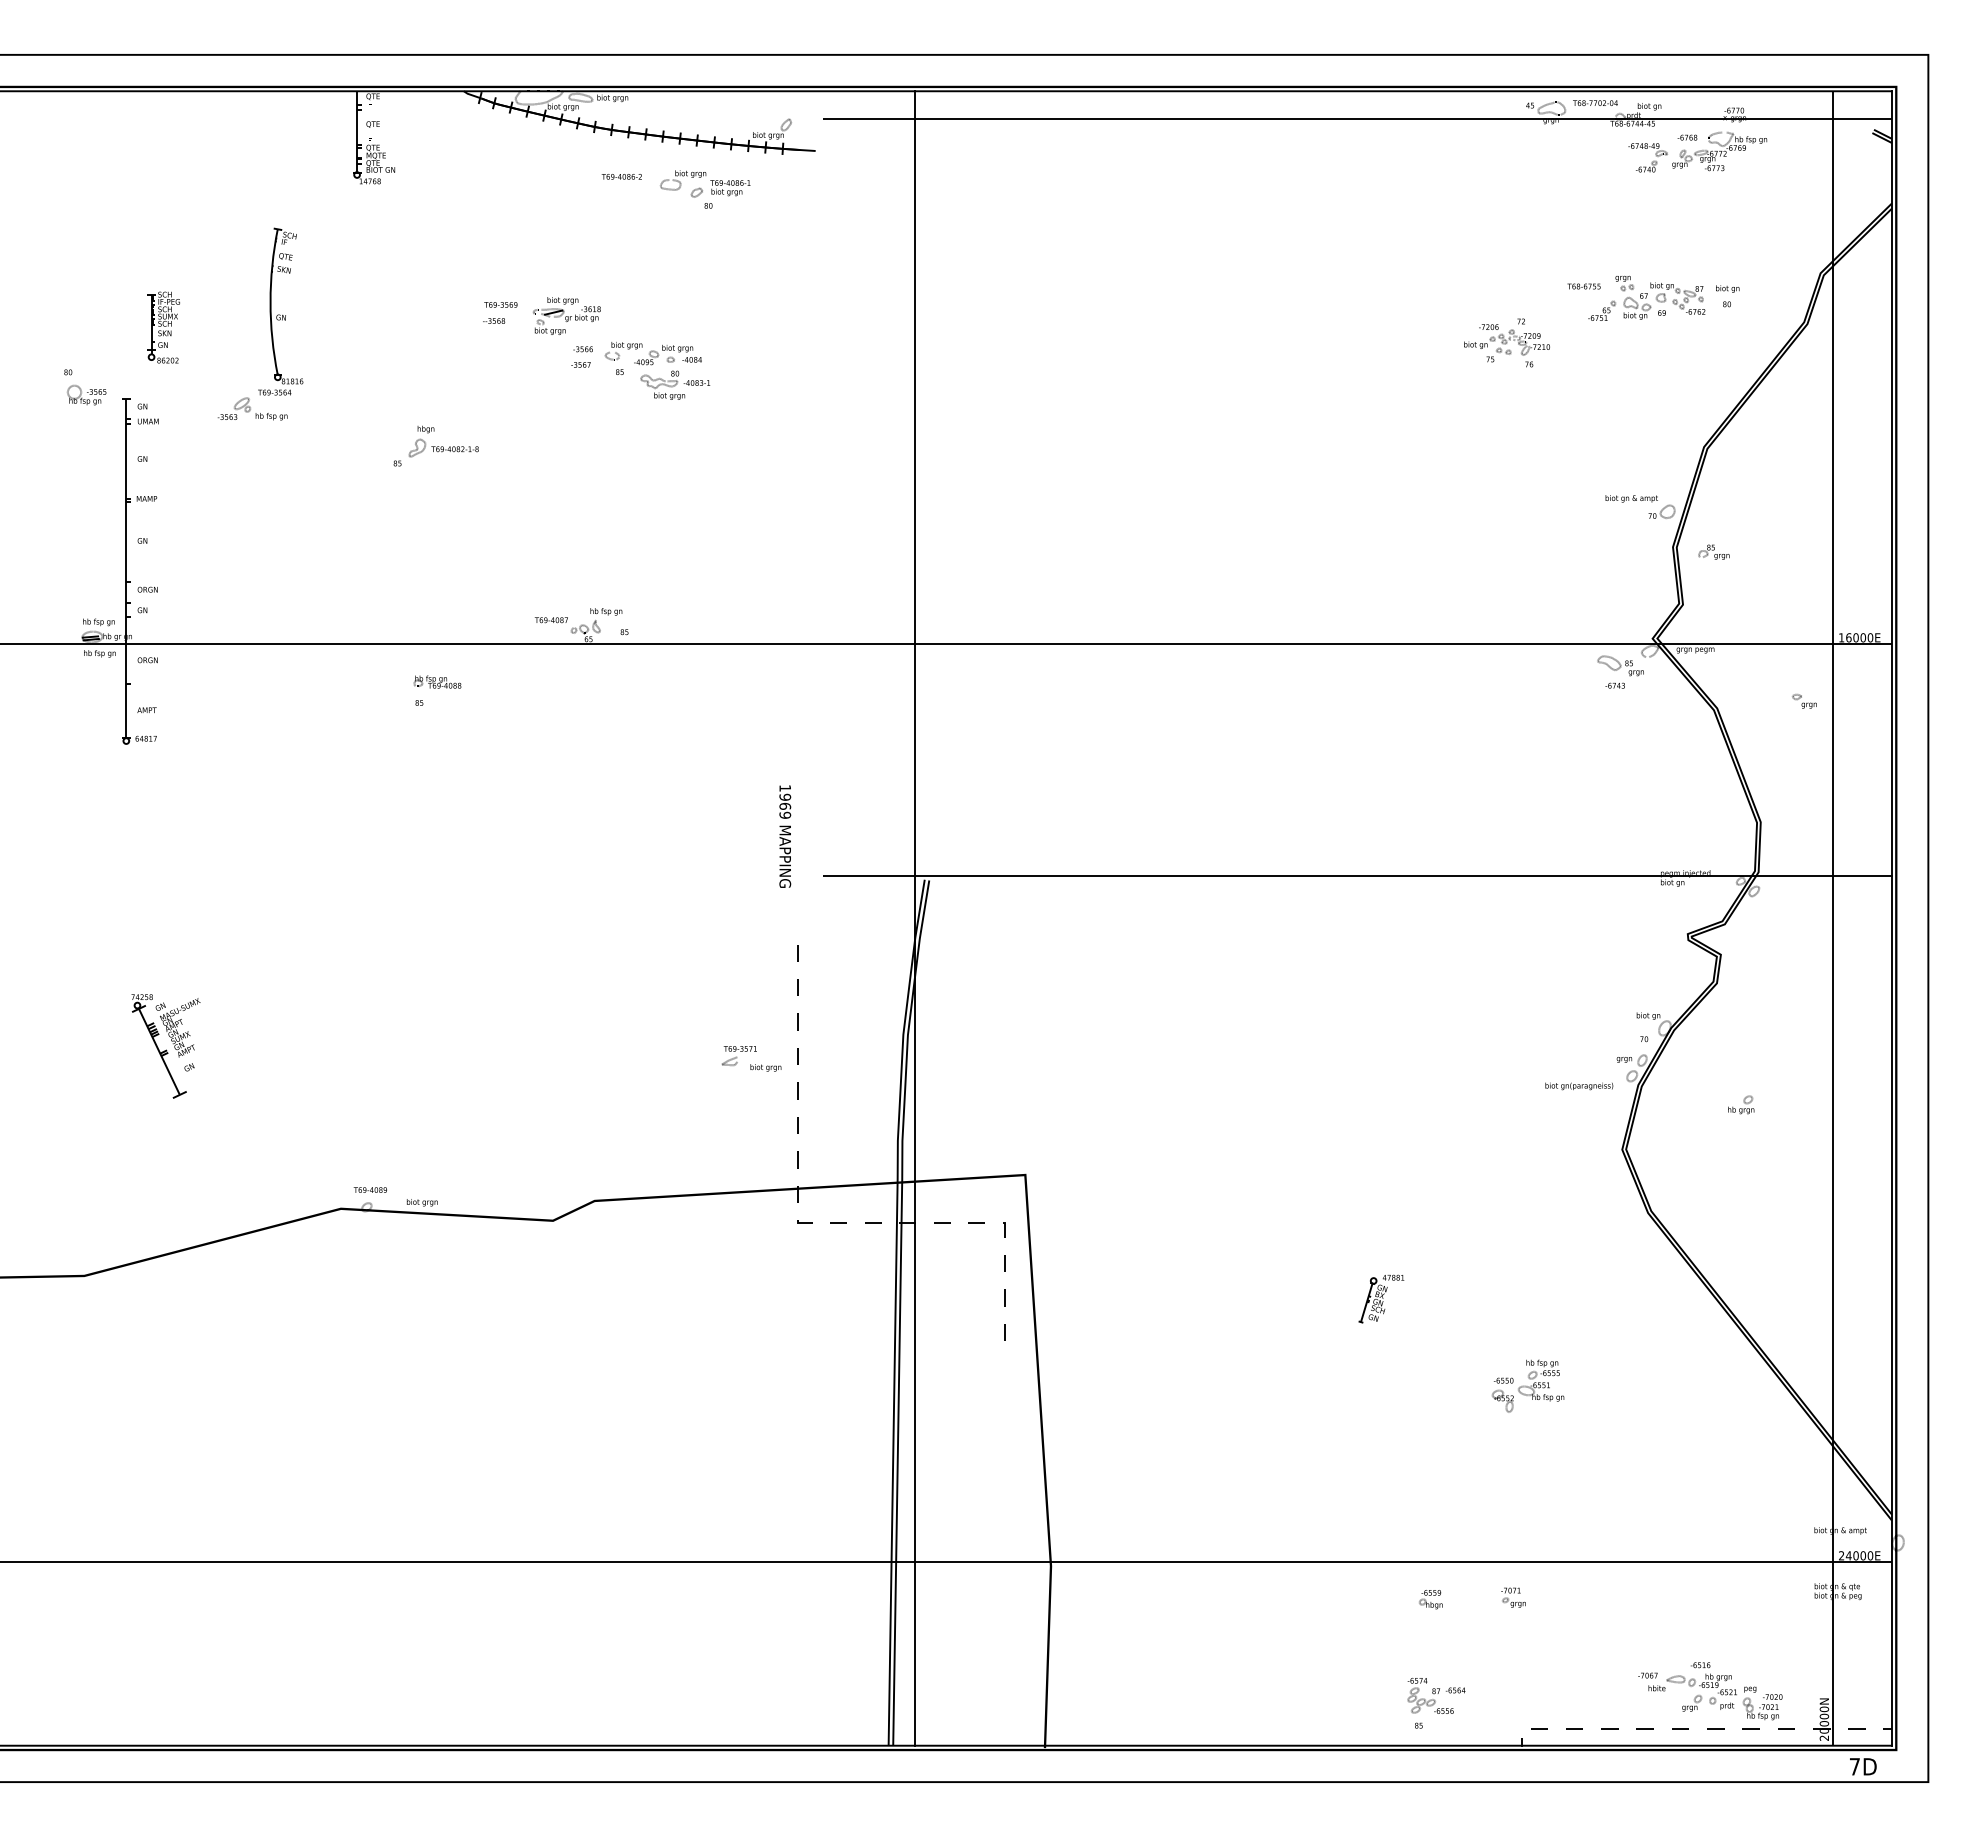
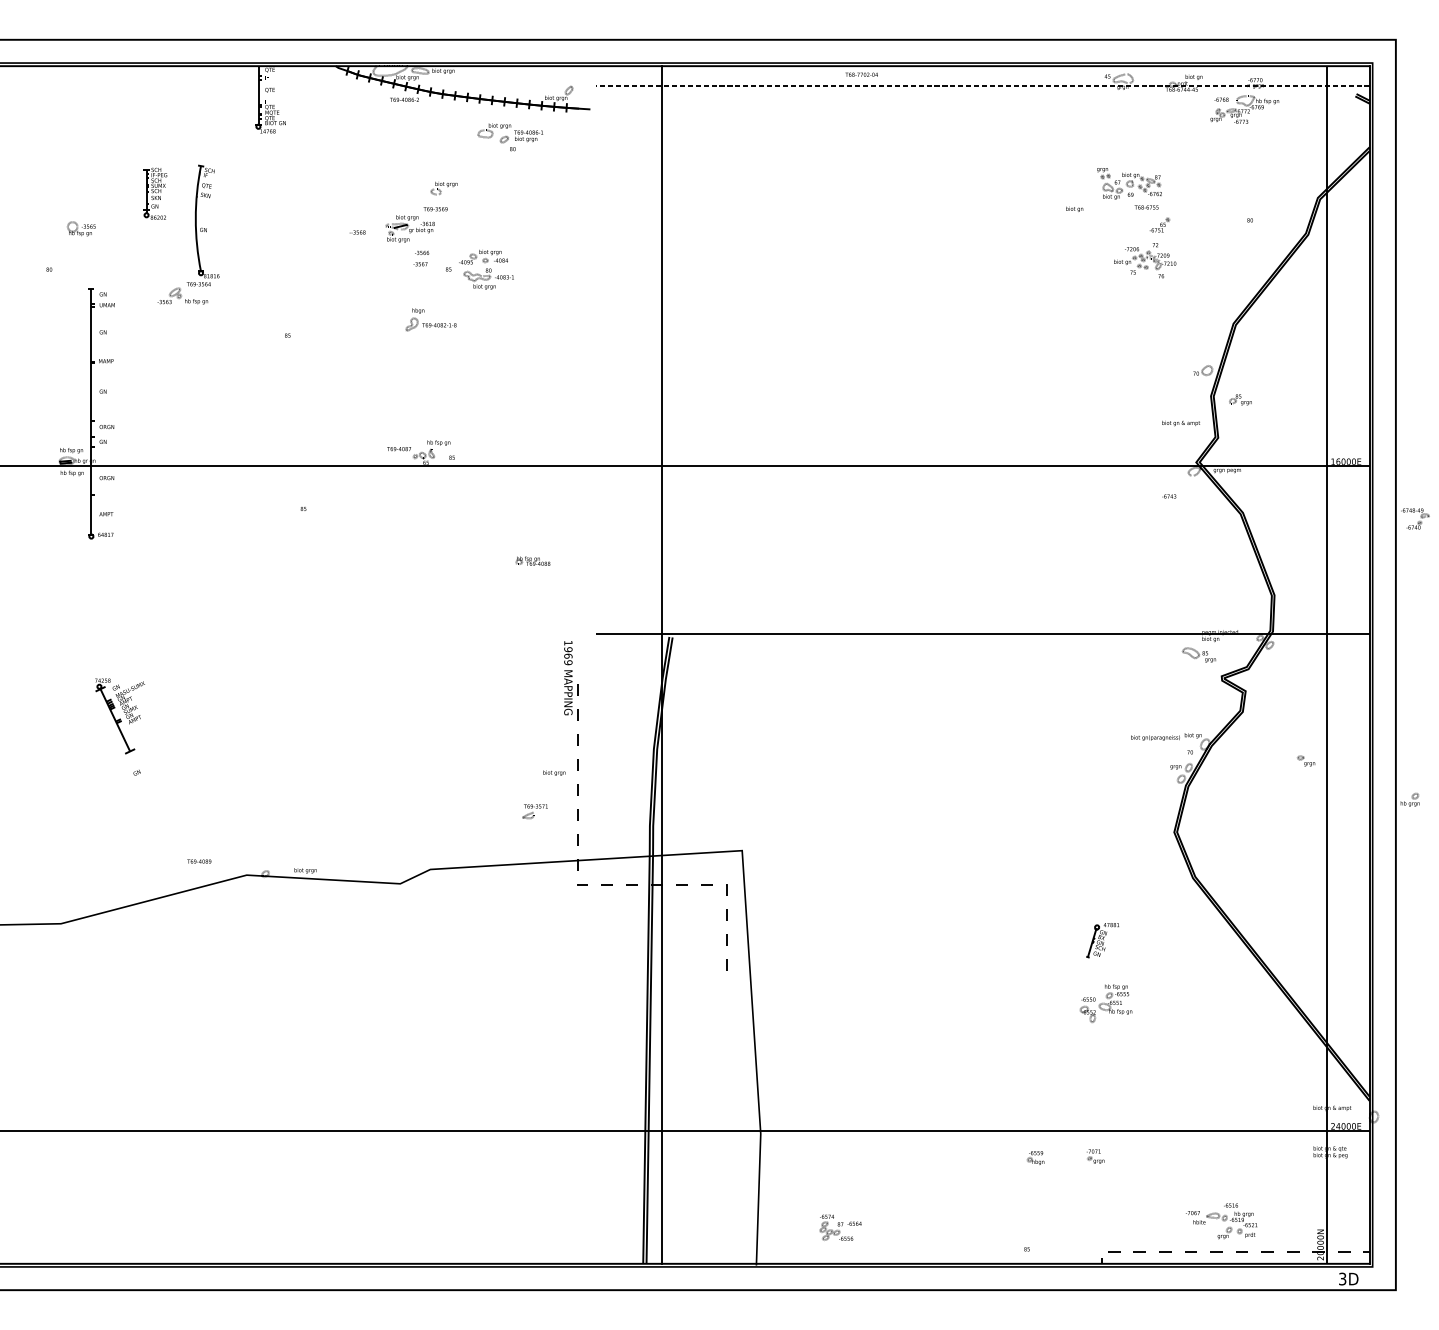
text: (1595, 102) -> (861, 74), moved
line: (1357, 118) -> (982, 85), solid -> dashed
part: (1652, 161) -> (1418, 521), moved
text: (621, 176) -> (404, 99), moved
text: (1727, 288) -> (1074, 208), moved
part: (1660, 297) -> (1129, 183), moved
text: (500, 304) -> (435, 208), moved
part: (163, 327) -> (155, 193), moved
part: (1506, 342) -> (1144, 260), moved
part: (623, 351) -> (444, 188), moved
part: (86, 395) -> (81, 229), moved
part: (443, 441) -> (431, 319), moved
text: (1631, 498) -> (1180, 423), moved
part: (1620, 665) -> (1199, 654), moved
part: (437, 681) -> (533, 560), moved
part: (1804, 701) -> (1306, 761), moved
text: (785, 836) -> (568, 678), moved
part: (165, 1046) -> (119, 716), moved
part: (738, 1055) -> (534, 811), moved
text: (1579, 1086) -> (1155, 738), moved
part: (1741, 1104) -> (1410, 799), moved
text: (369, 1189) -> (198, 861), moved
part: (1381, 1298) -> (1102, 940), moved
part: (1436, 1695) -> (840, 1227), moved
part: (1762, 1703) -> (1275, 1233), removed
text: (1854, 1766) -> (1342, 1278), 7D -> 3D

